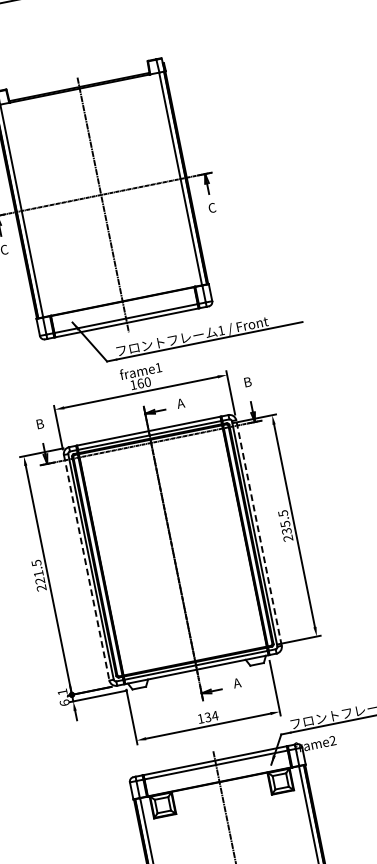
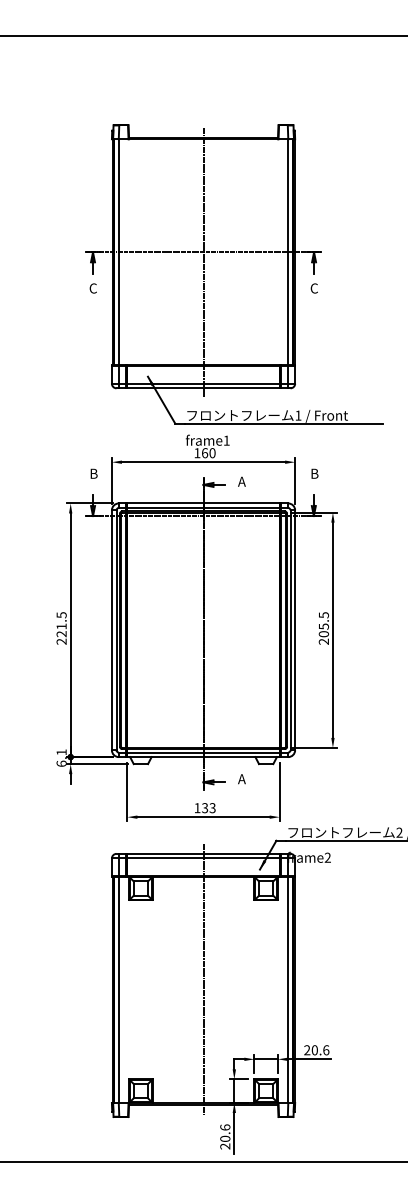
text: (286, 531) -> (323, 634), 235.5 -> 205.5
line: (259, 533) -> (295, 630), dashed -> solid
line: (86, 568) -> (111, 630), dashed -> solid
text: (215, 716) -> (212, 808), 134 -> 133

